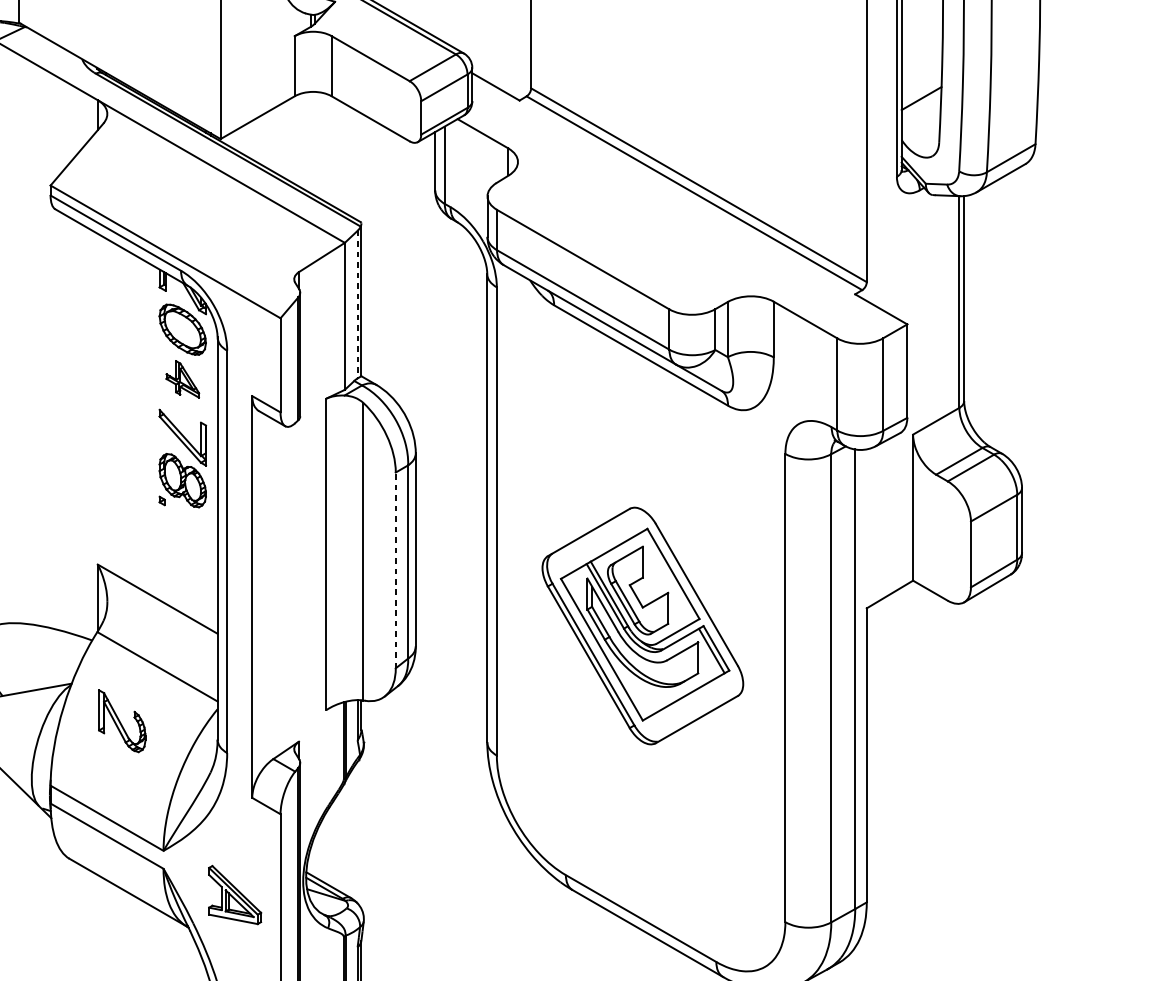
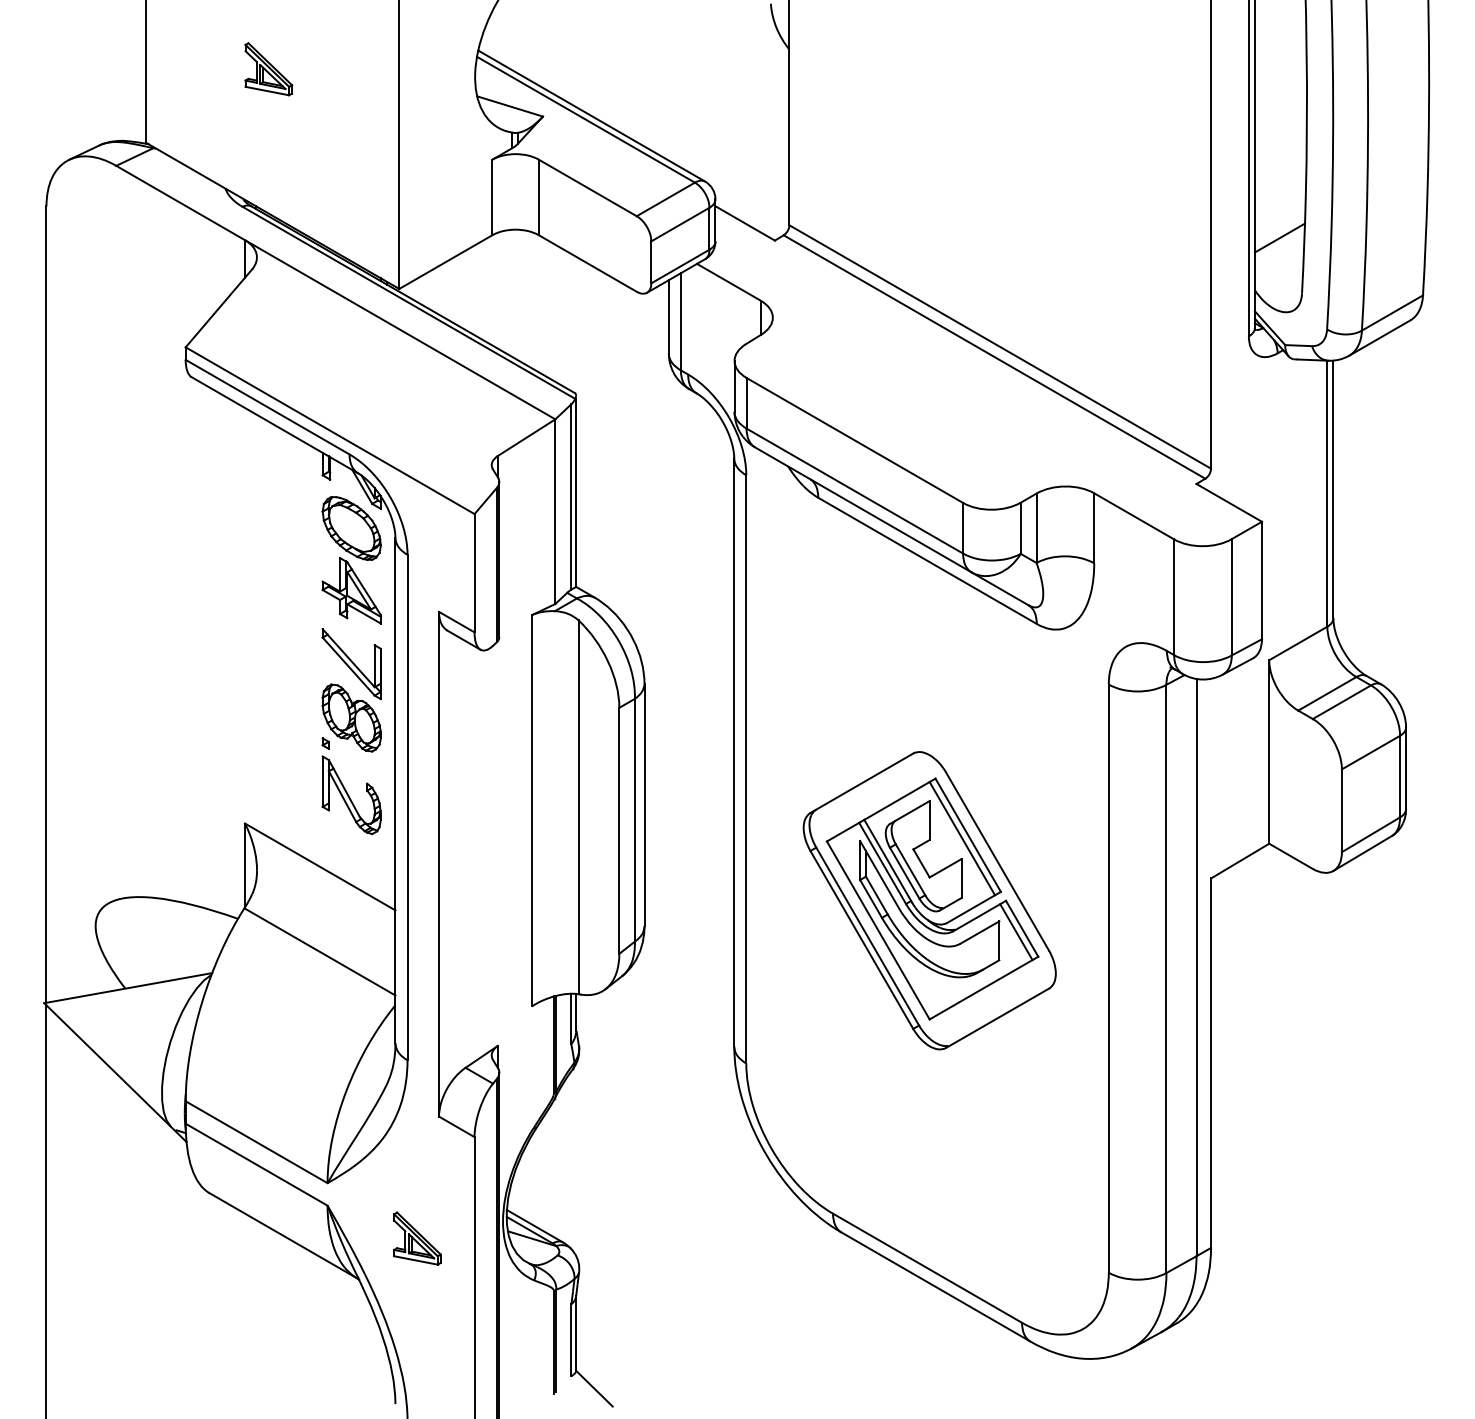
line: (357, 304) -> (571, 496), dashed -> solid
part: (182, 379) -> (351, 590), size x1.43
line: (395, 570) -> (619, 830), dashed -> solid
line: (668, 576) -> (962, 838), added
part: (122, 721) -> (351, 795), moved
part: (235, 894) -> (417, 1238), size x0.71

